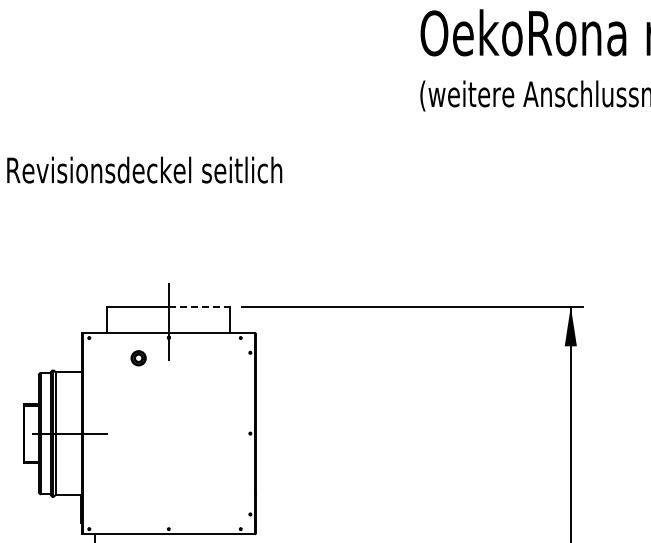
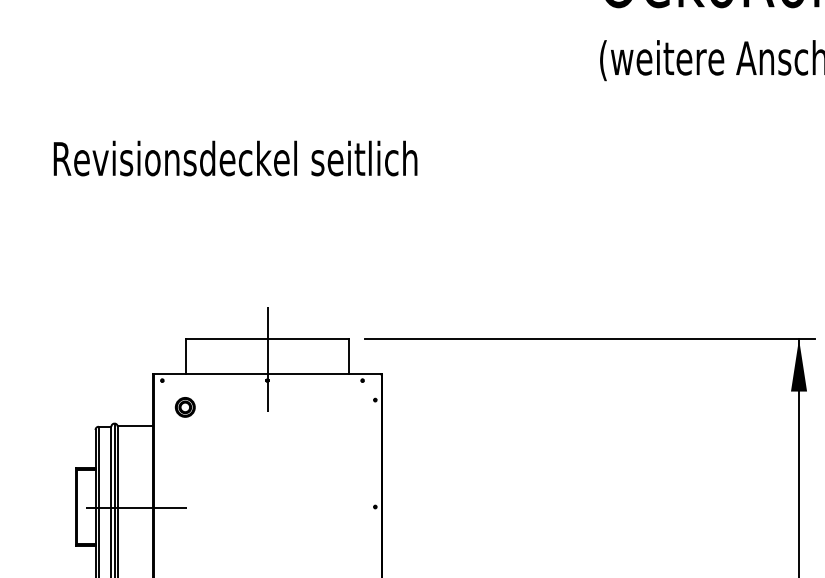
line: (199, 306) -> (308, 338), dashed -> solid
part: (138, 358) -> (185, 407), moved

